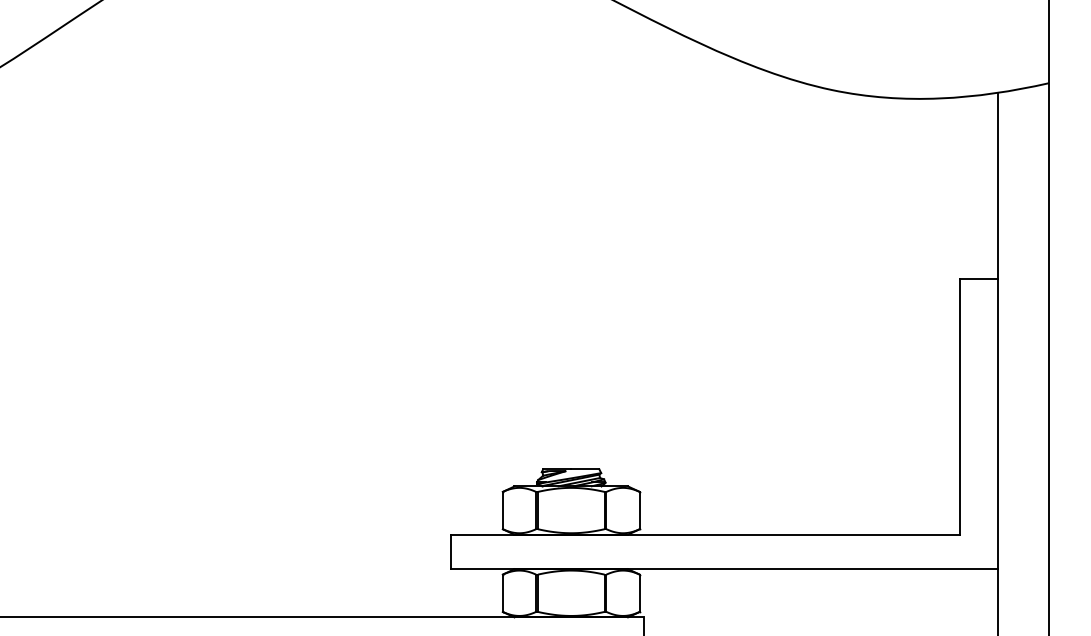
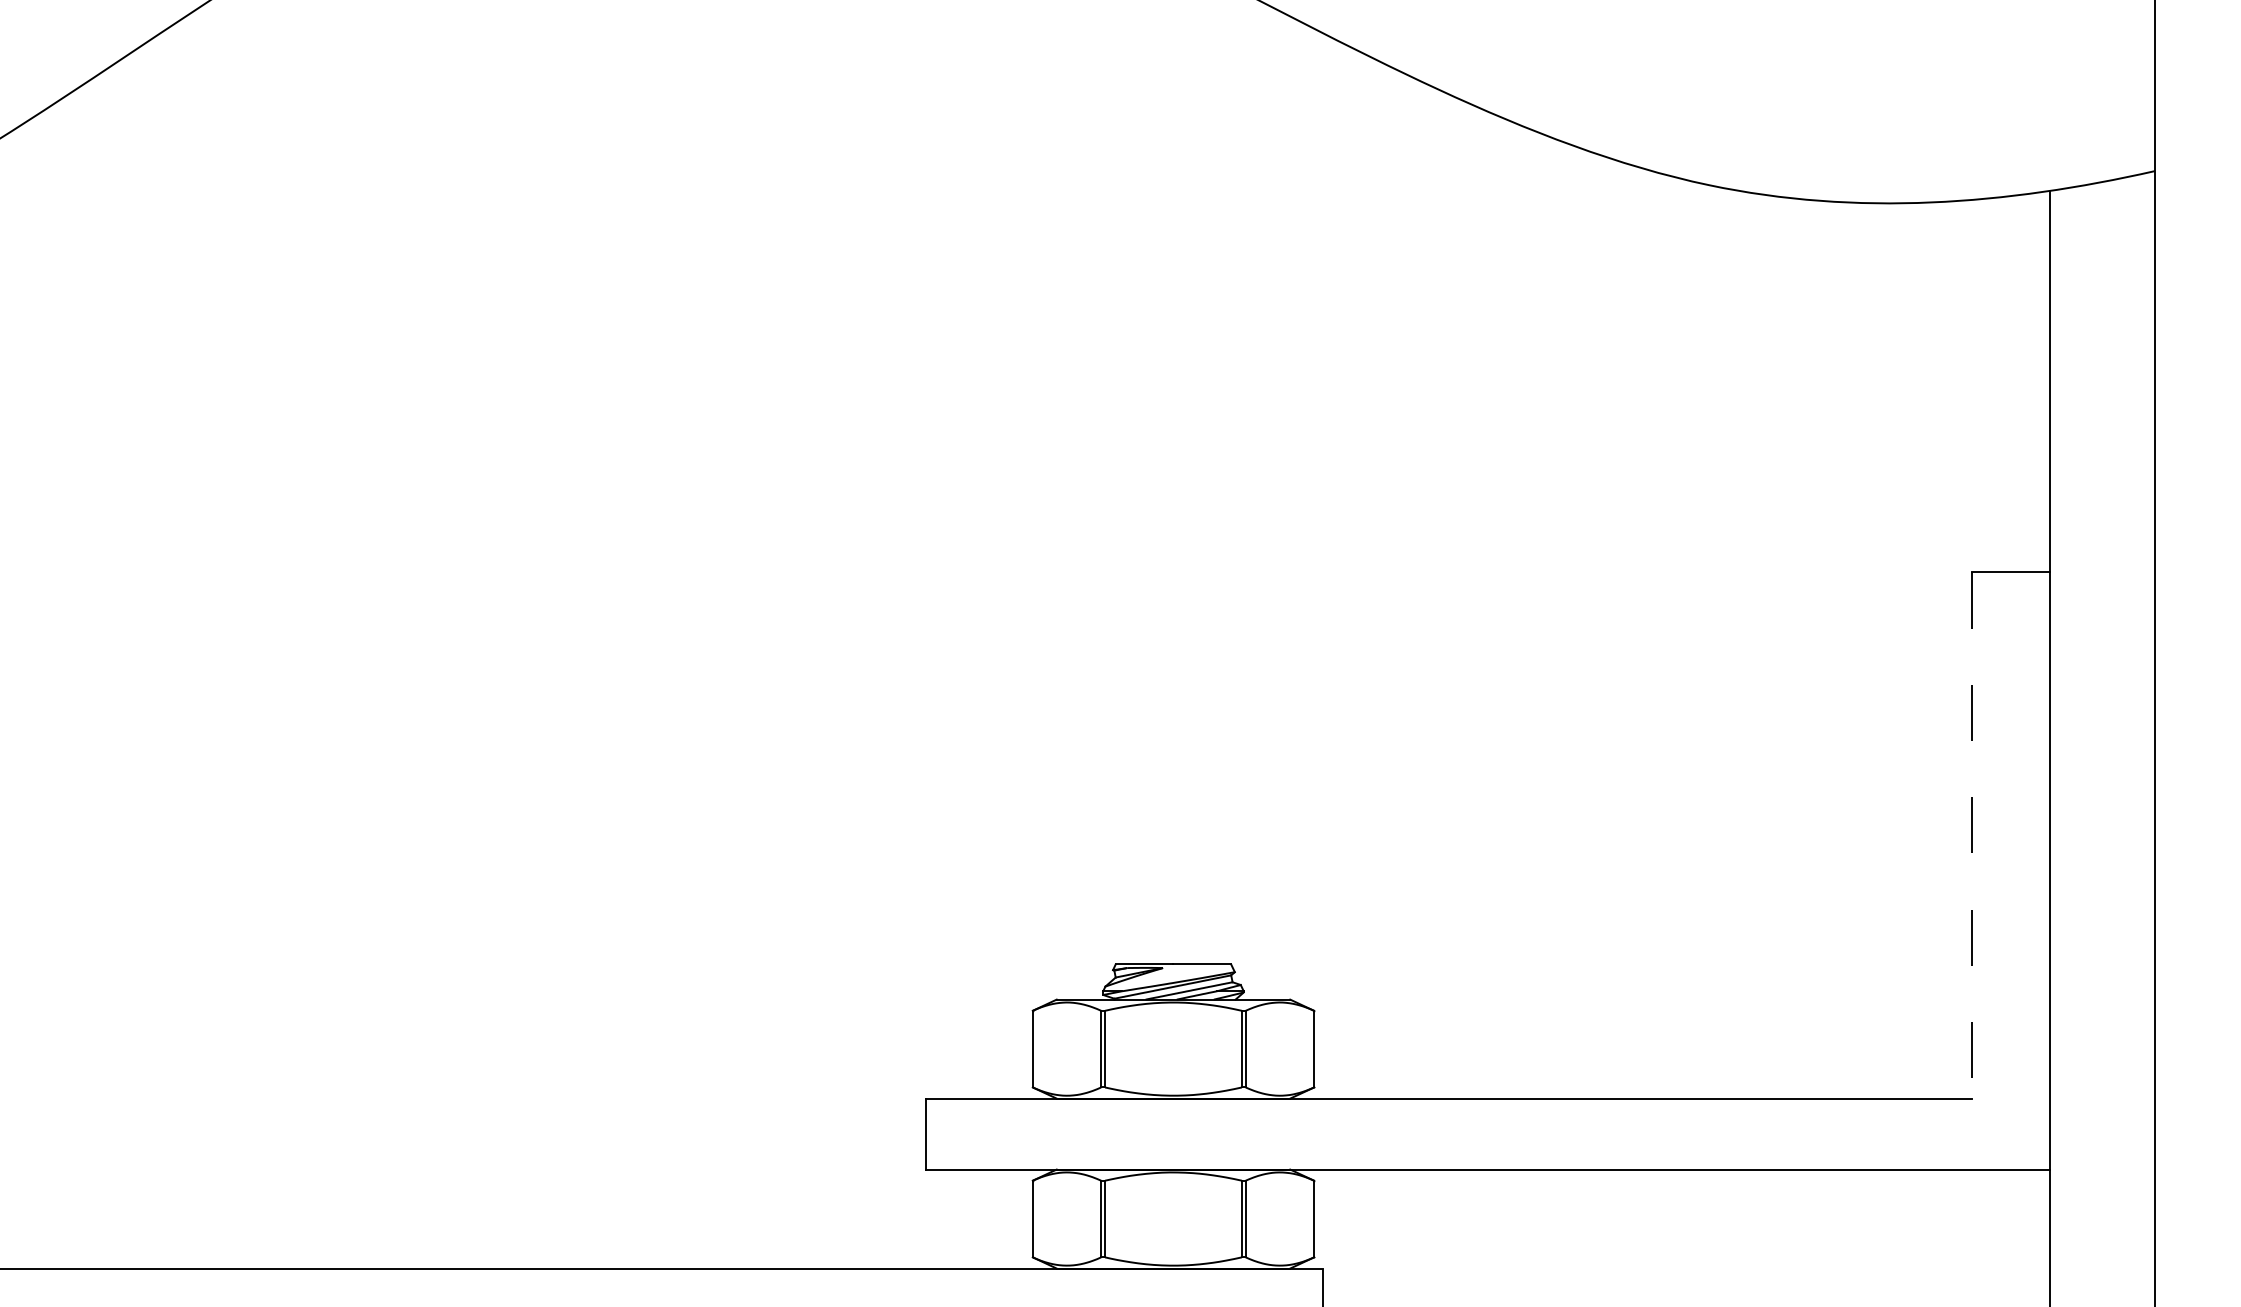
line: (959, 407) -> (1971, 837), solid -> dashed

